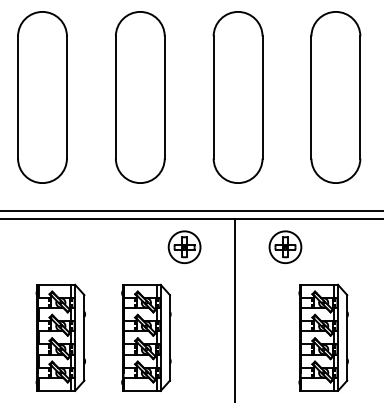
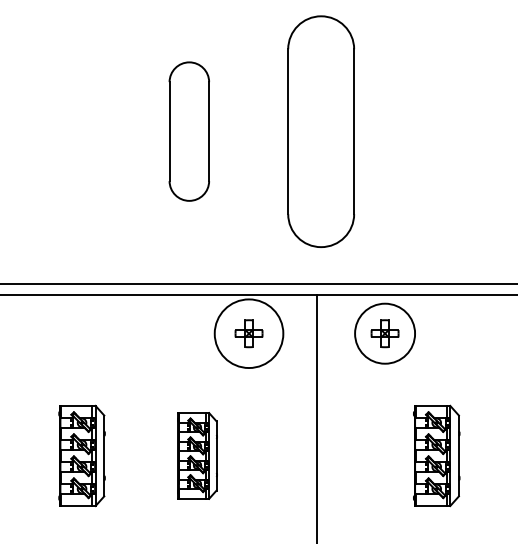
part: (42, 97) -> (57, 131), removed
part: (140, 97) -> (189, 131), size x0.6
part: (335, 97) -> (452, 131), removed
circle: (184, 247) -> (248, 333), size x1.6
circle: (285, 247) -> (384, 333), size x1.4
part: (60, 337) -> (81, 455), size x0.7
part: (146, 337) -> (197, 455), size x0.6
part: (323, 337) -> (436, 455), size x0.7

